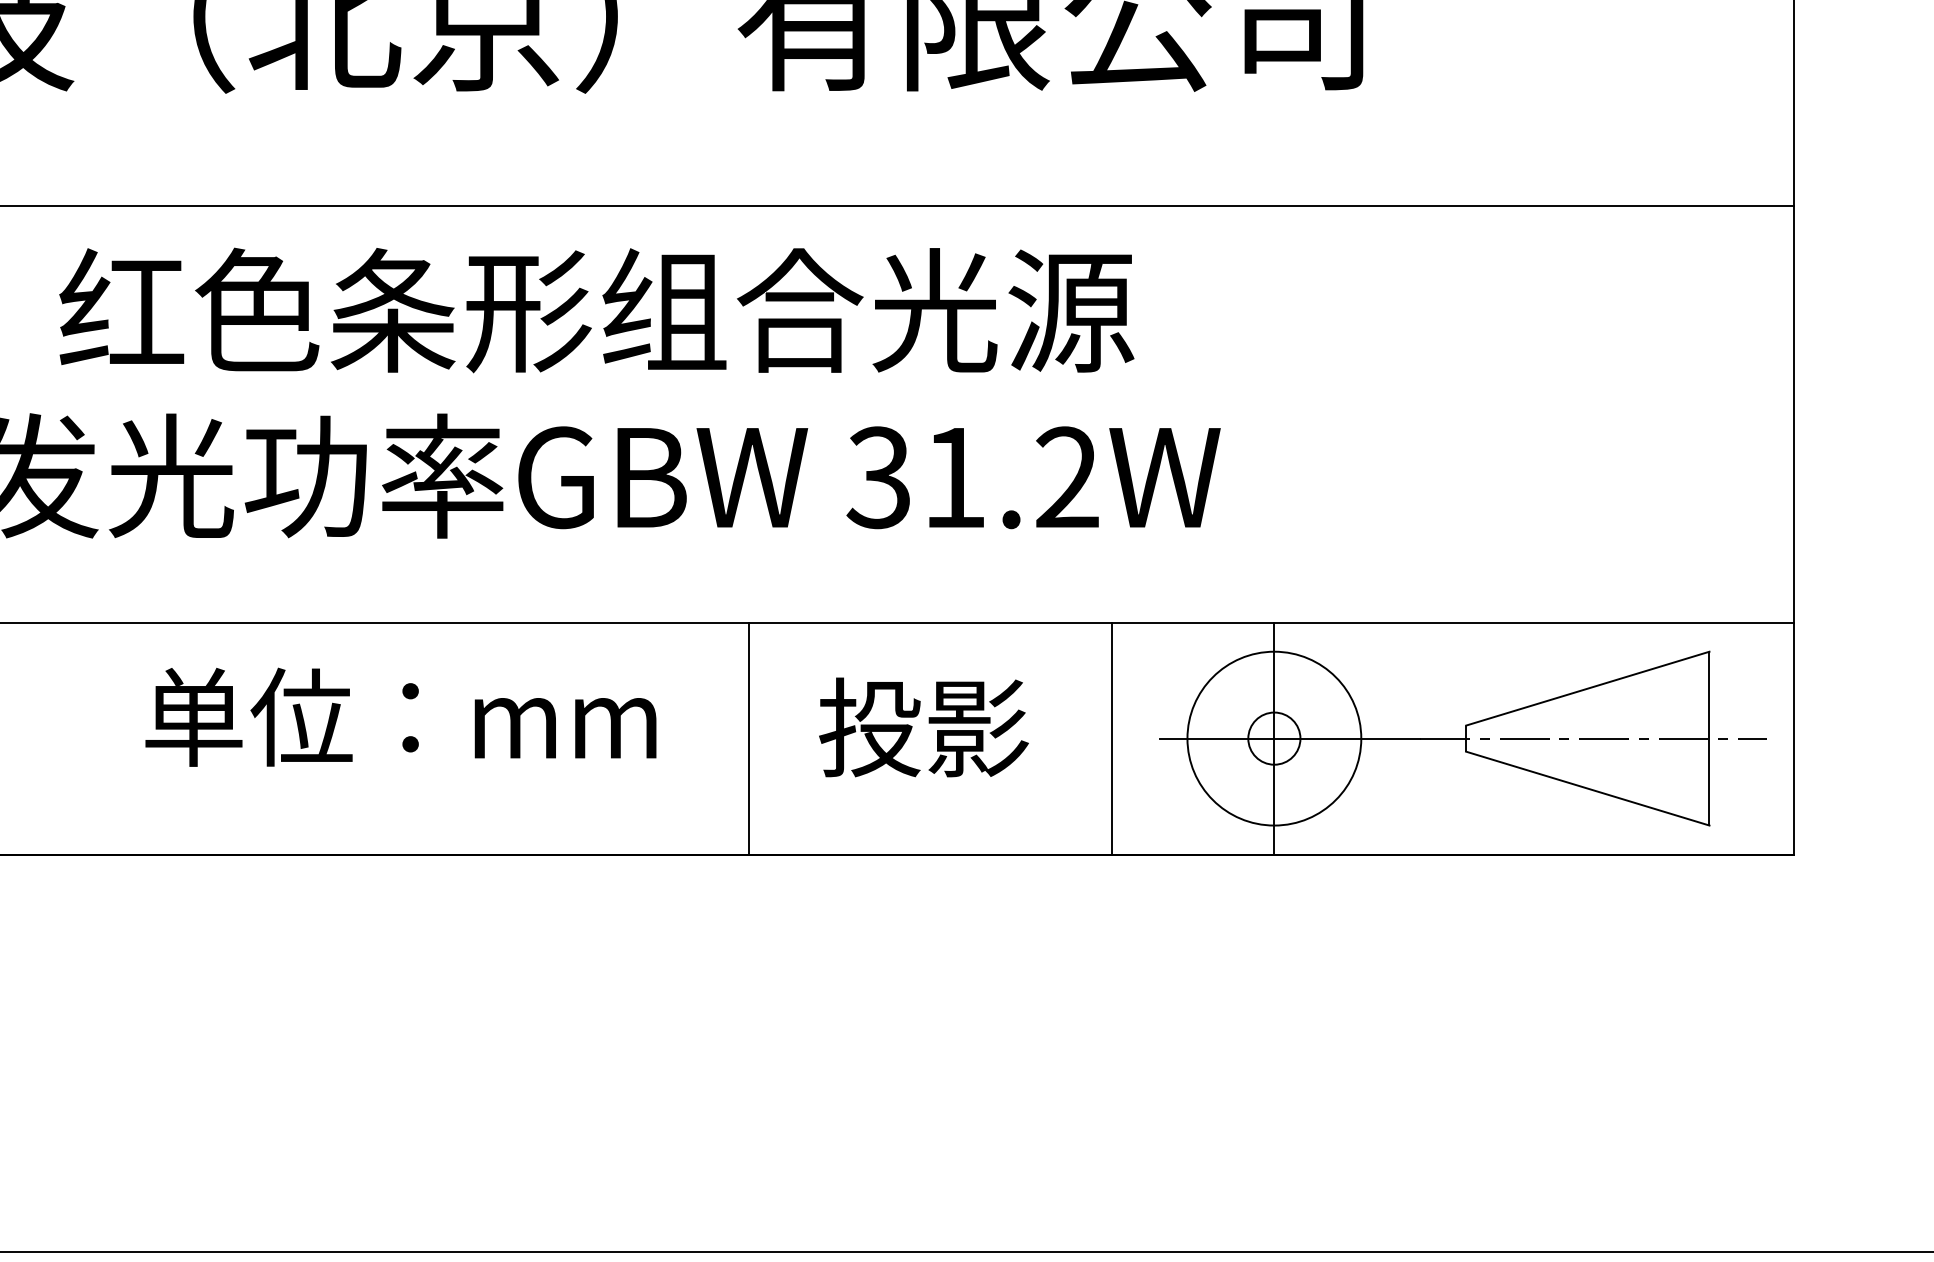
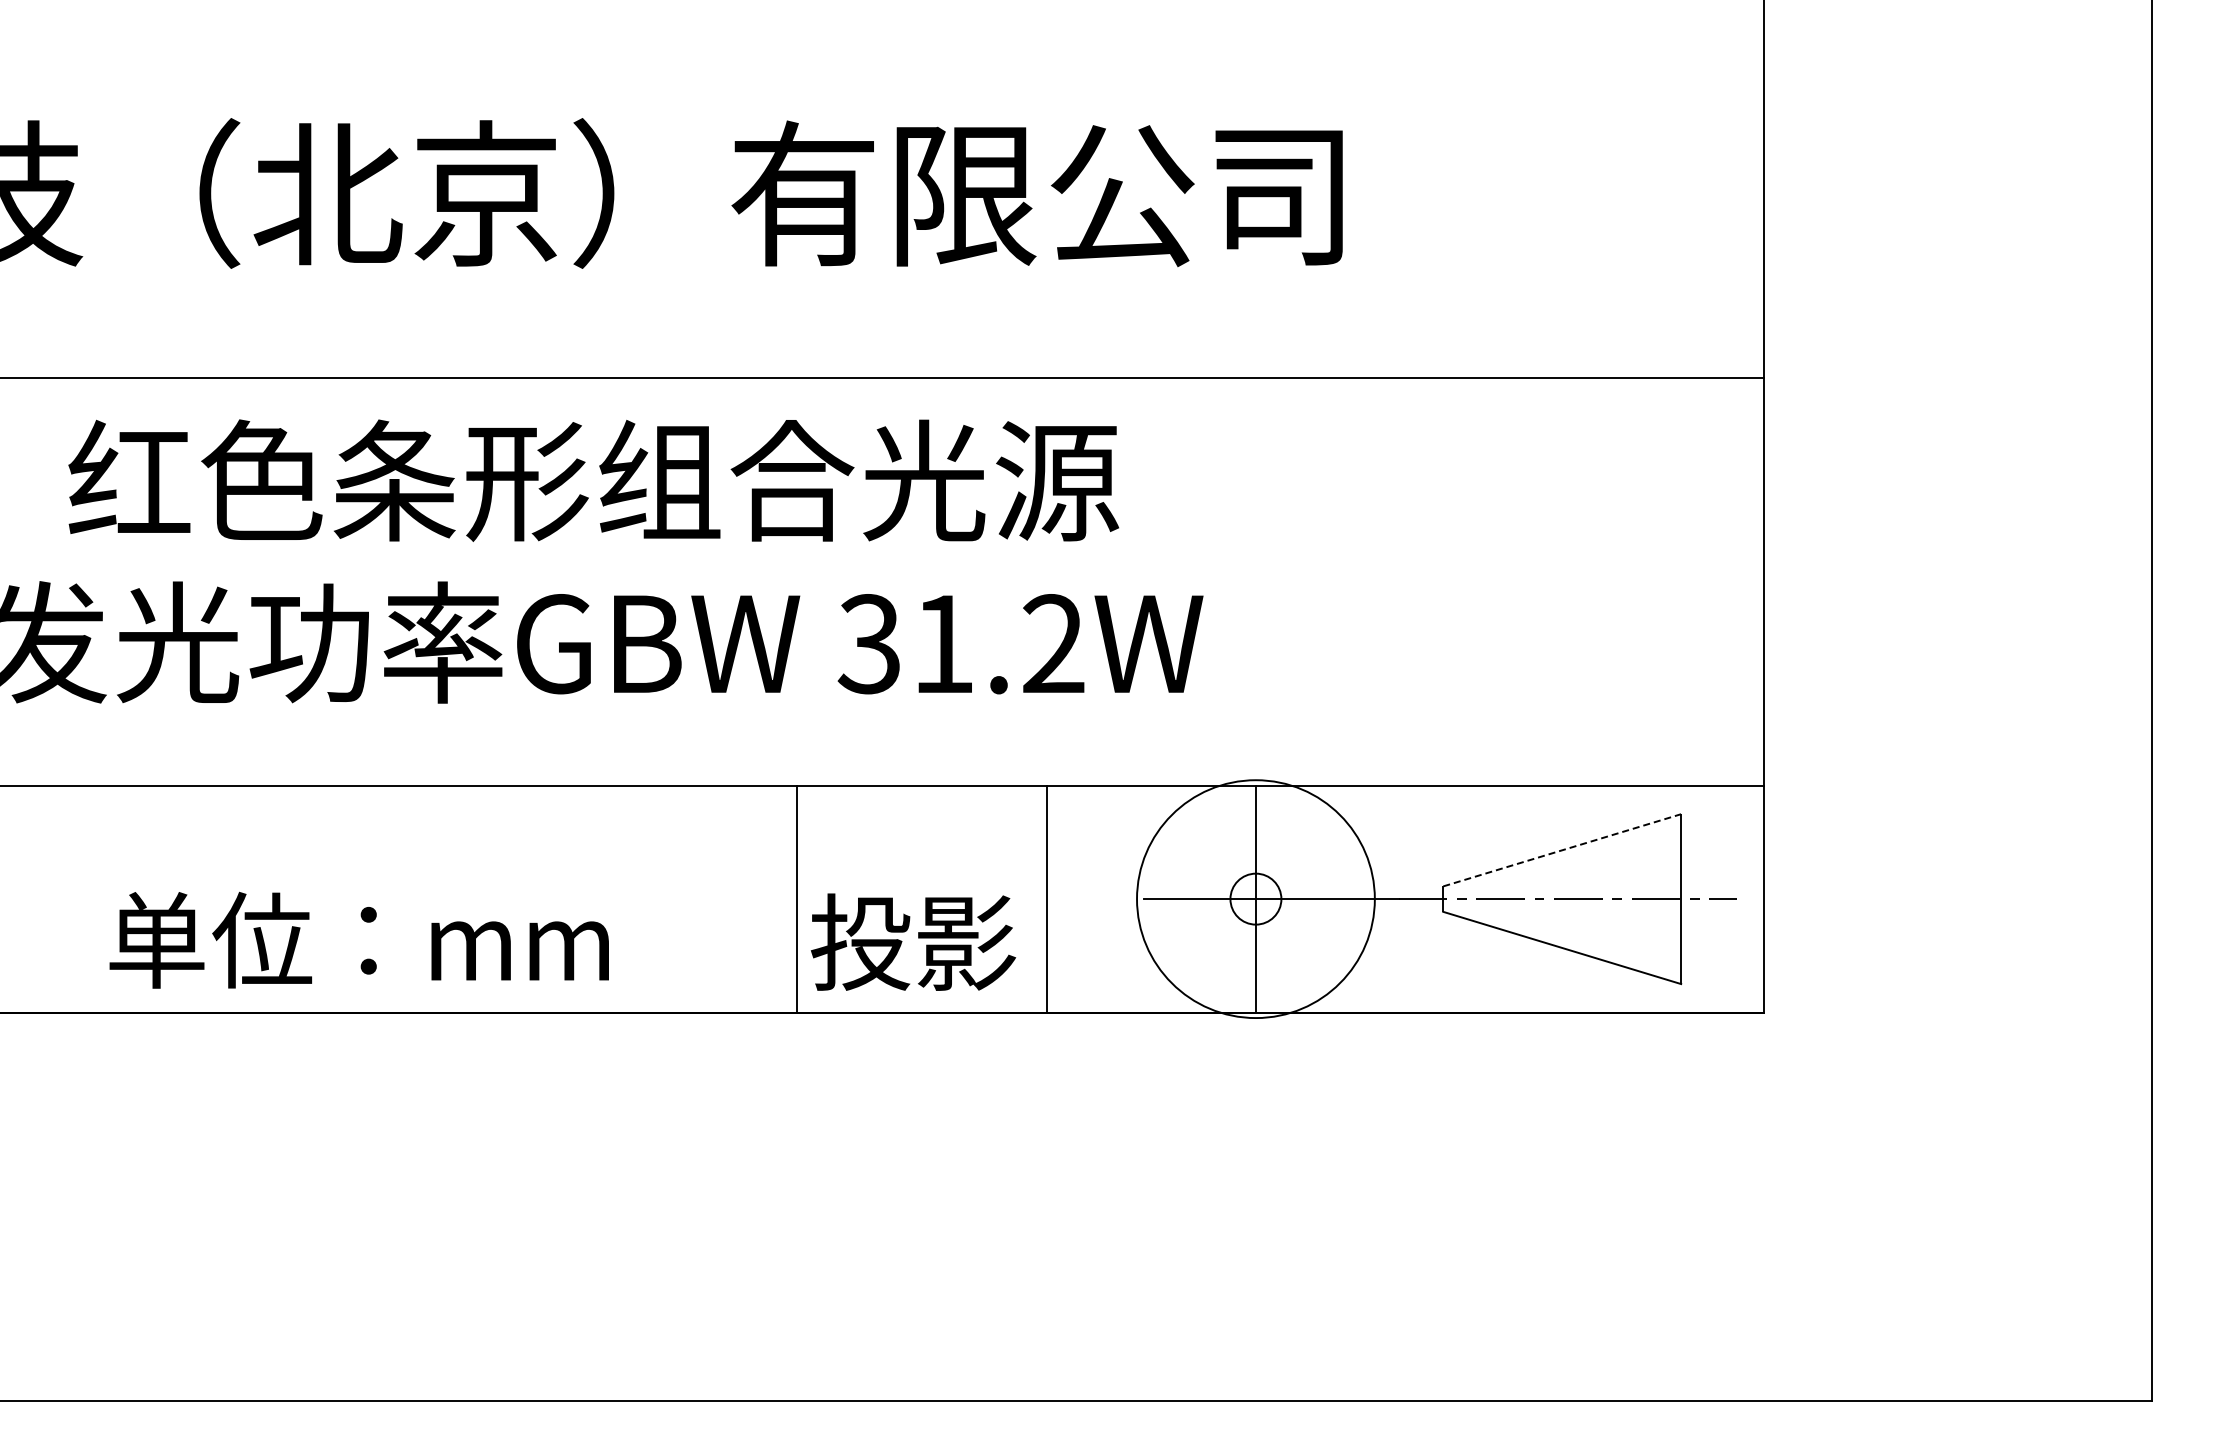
line: (1588, 688) -> (1562, 850), solid -> dashed
text: (400, 716) -> (358, 939), moved
text: (924, 726) -> (913, 941), moved
line: (749, 737) -> (797, 898), moved
line: (1111, 737) -> (1046, 898), moved
circle: (1273, 739) -> (1255, 899), size x1.4

